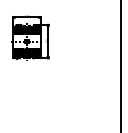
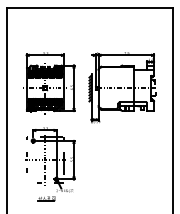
part: (83, 41) -> (122, 87), added
part: (30, 97) -> (50, 164), added

